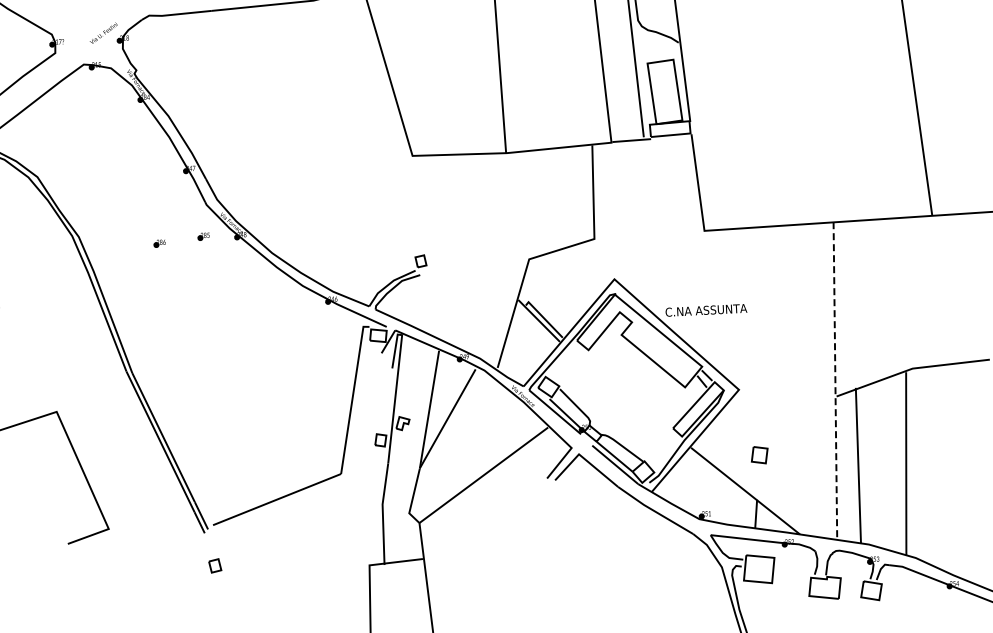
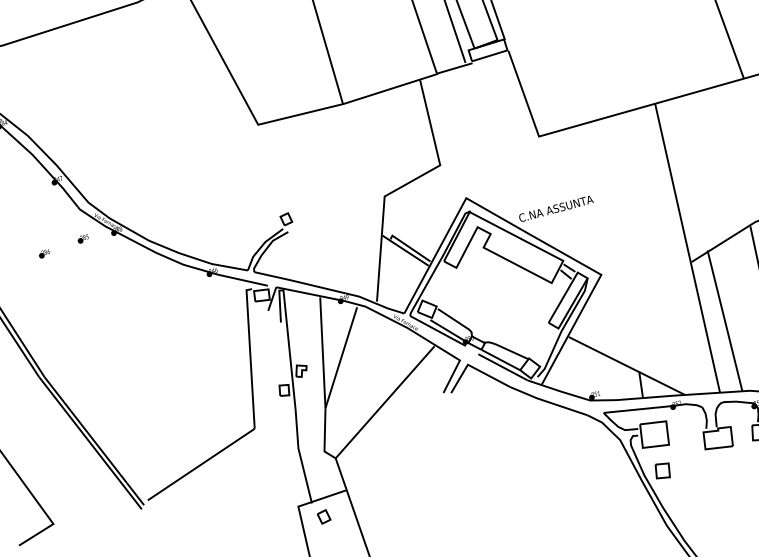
line: (835, 381) -> (687, 248), dashed -> solid
part: (759, 455) -> (662, 471), moved
part: (215, 565) -> (324, 516), moved

